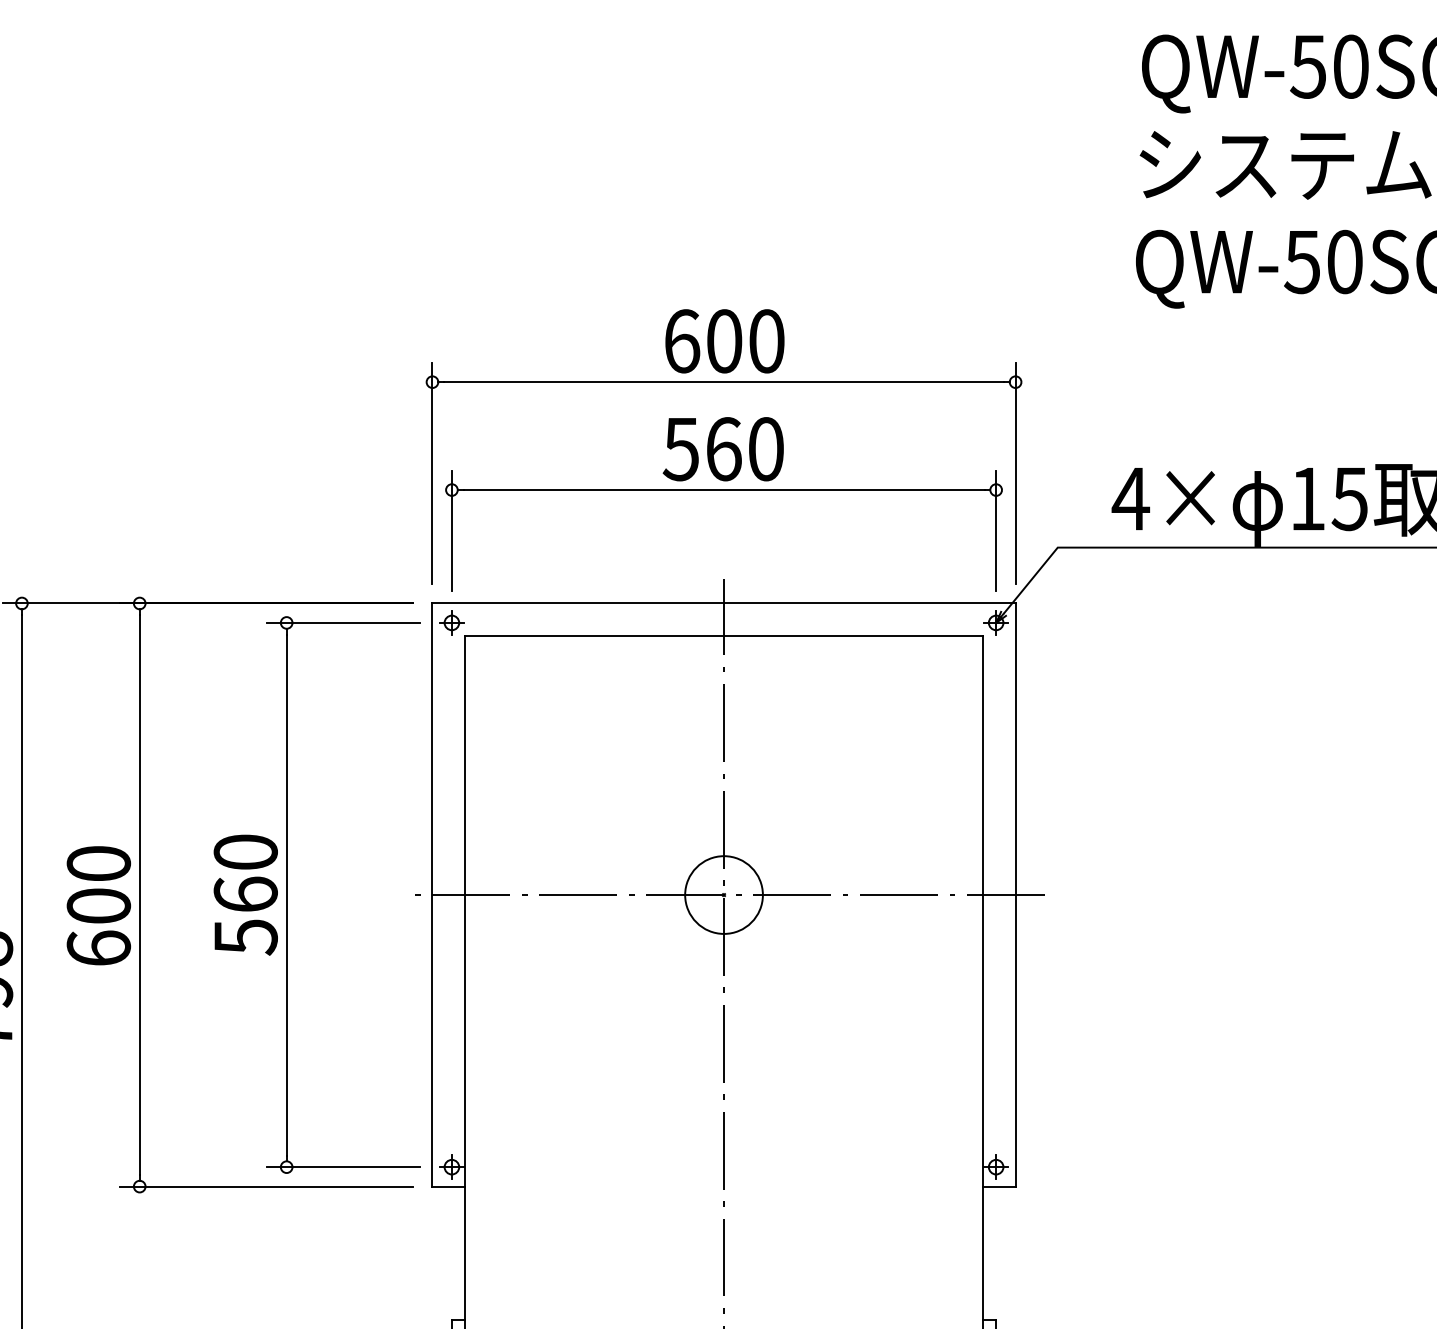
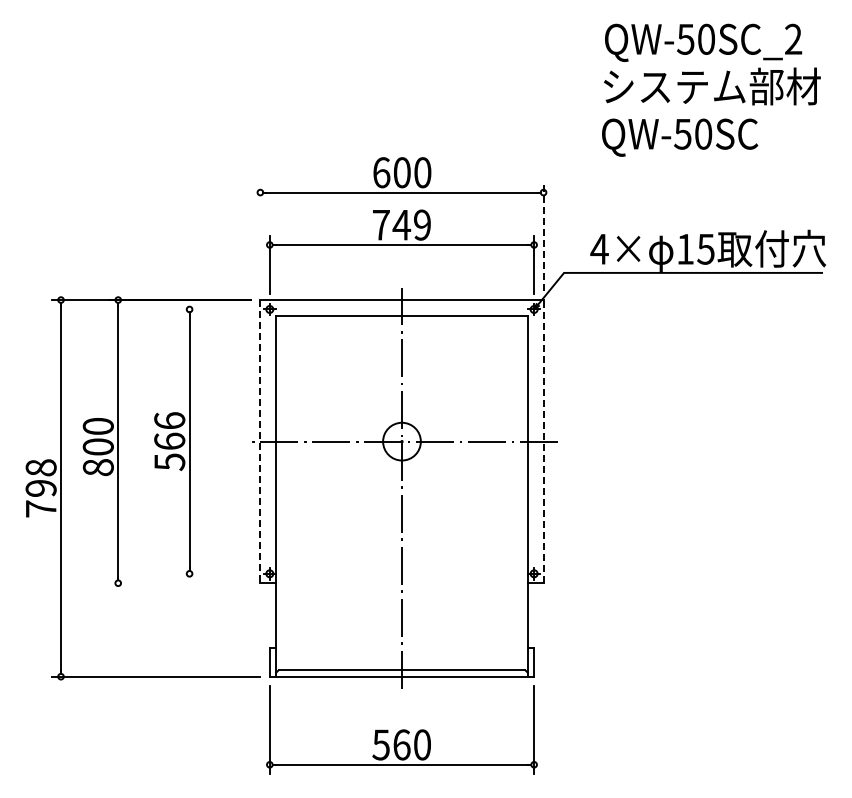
text: (723, 447) -> (401, 224), 560 -> 749
line: (432, 472) -> (260, 236), removed
line: (1015, 472) -> (543, 236), solid -> dashed
line: (344, 622) -> (217, 309), removed
text: (245, 851) -> (169, 420), 560 -> 566
line: (432, 894) -> (260, 441), solid -> dashed
line: (1015, 894) -> (543, 441), solid -> dashed
text: (97, 948) -> (97, 467), 600 -> 800
line: (344, 1166) -> (217, 573), removed
line: (265, 1187) -> (179, 583), removed

